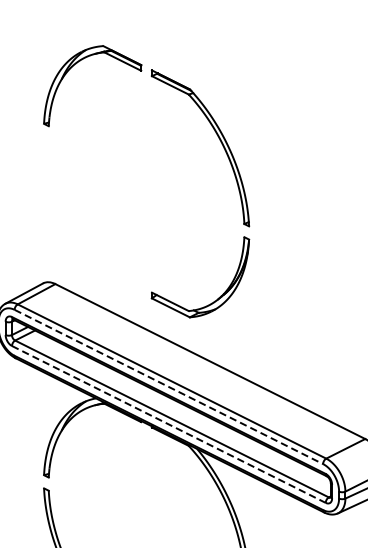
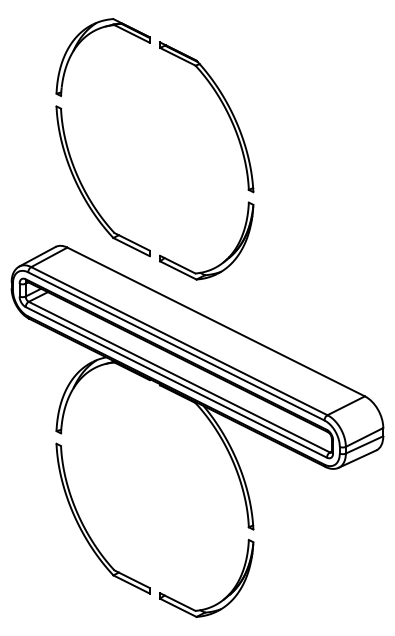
part: (74, 223) -> (85, 189), added
line: (169, 387) -> (176, 346), dashed -> solid
line: (169, 424) -> (176, 382), dashed -> solid

